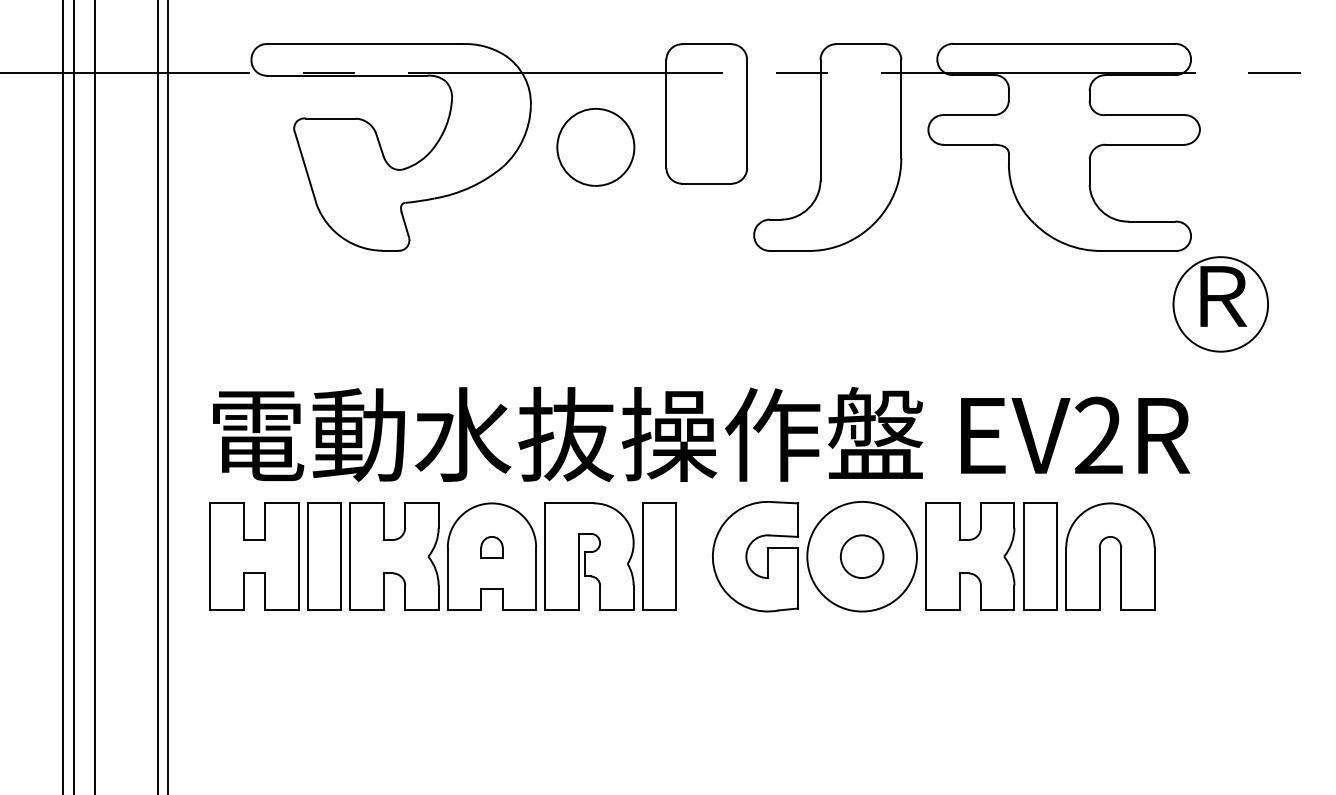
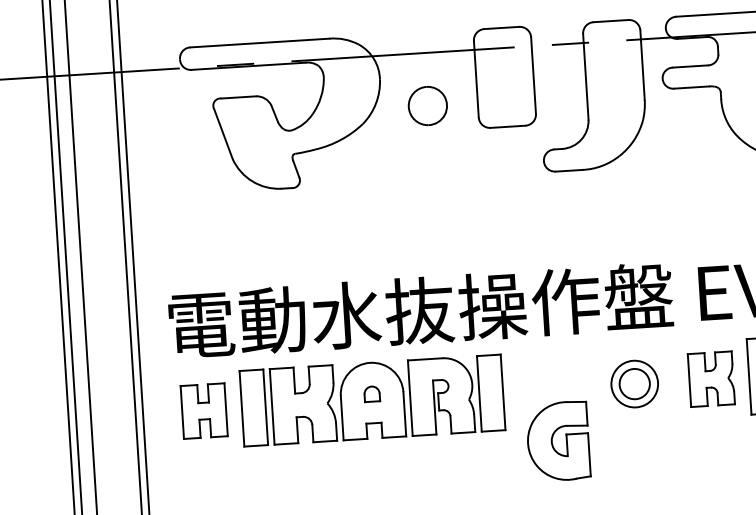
part: (595, 147) -> (427, 106), size x0.7
part: (254, 556) -> (204, 411), size x0.7
part: (747, 556) -> (552, 441), moved
circle: (861, 556) -> (634, 383), size x0.6
part: (970, 556) -> (711, 379), size x0.7

